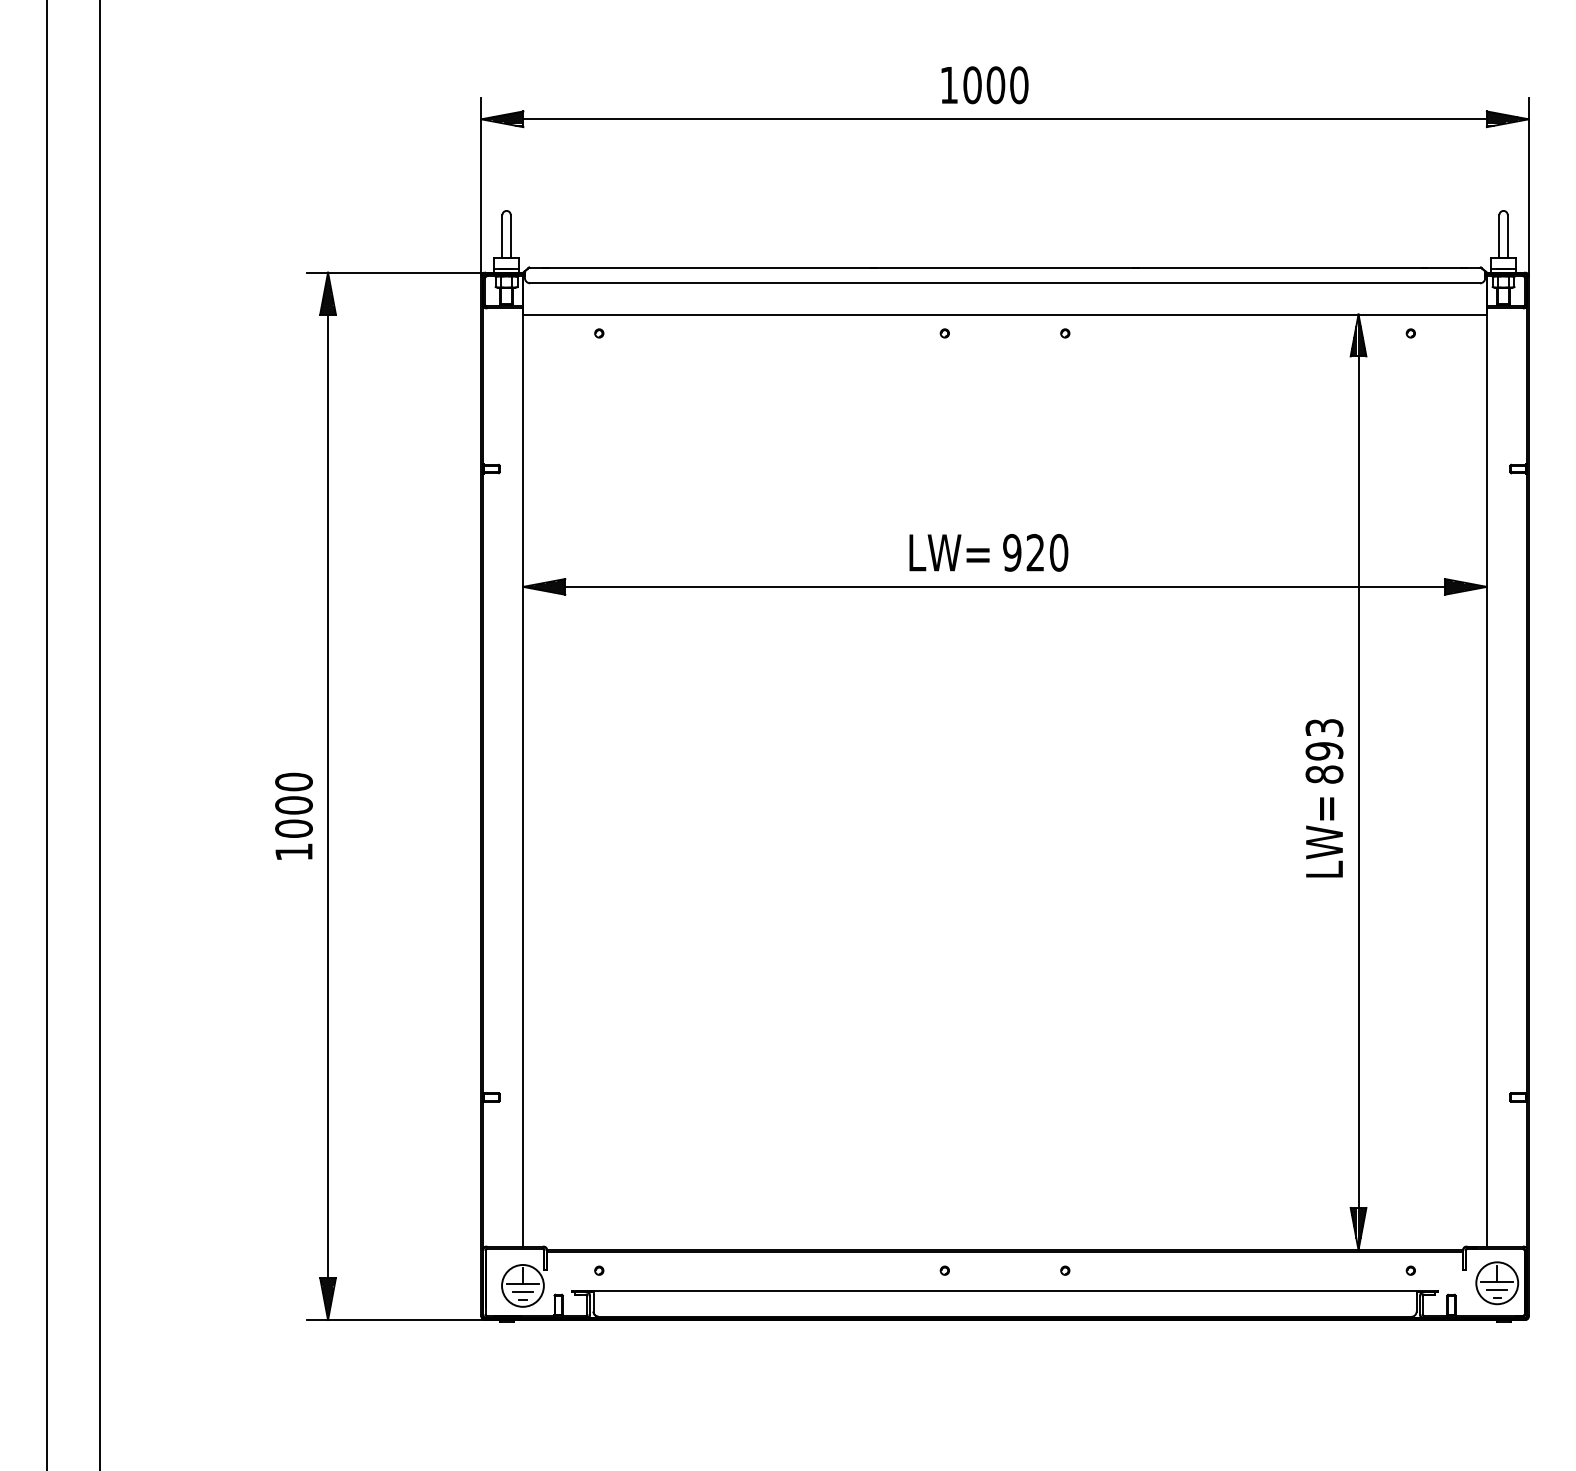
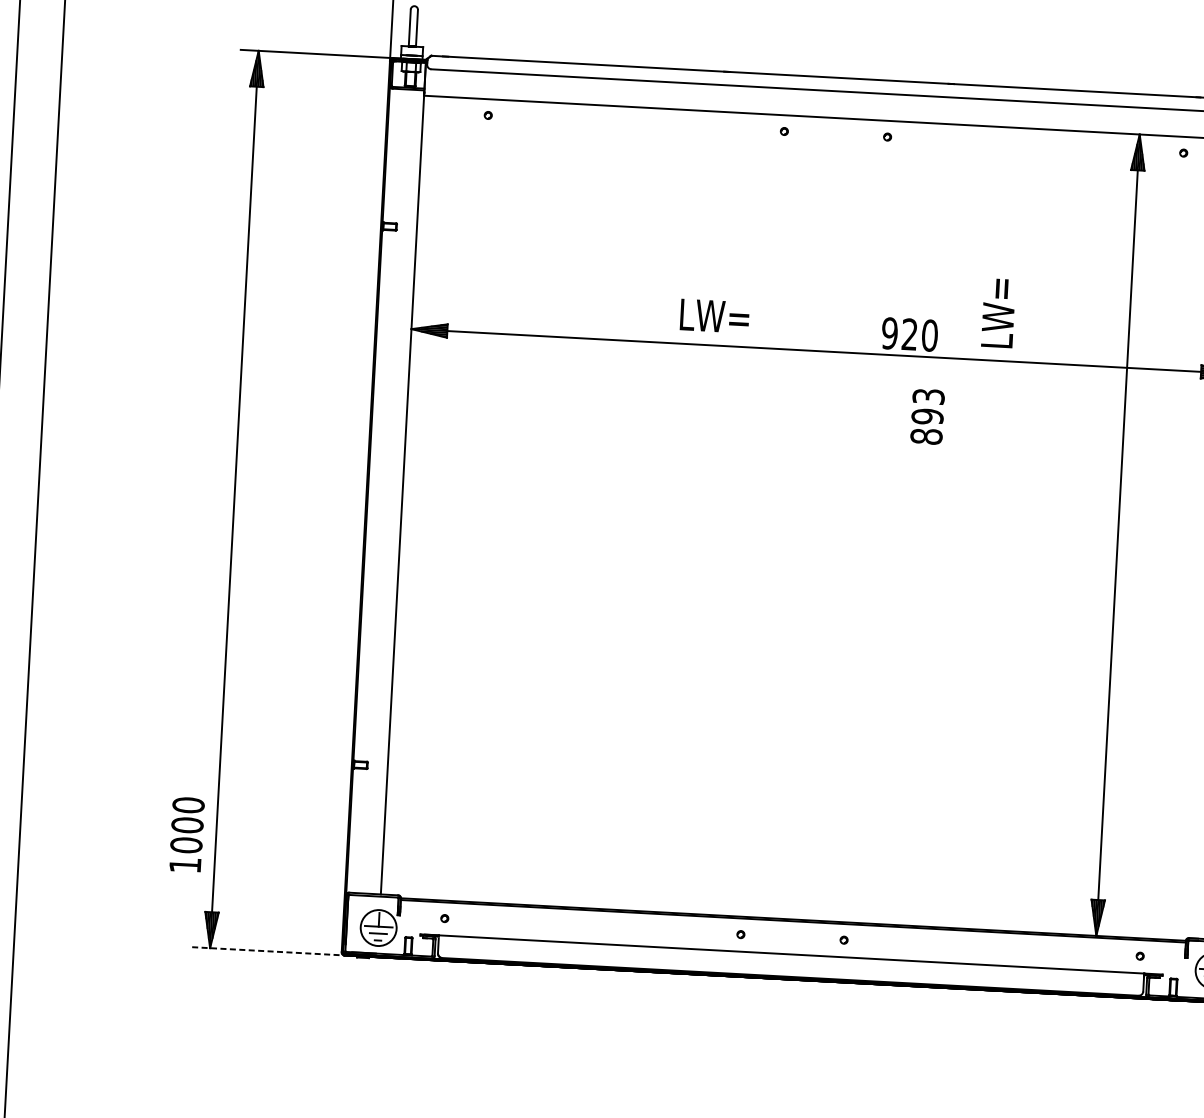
text: (949, 552) -> (714, 315), moved
text: (1035, 552) -> (909, 334), moved
text: (1324, 751) -> (927, 416), moved
text: (293, 815) -> (186, 833), moved
text: (1324, 837) -> (998, 313), moved
line: (396, 1319) -> (268, 950), solid -> dashed

